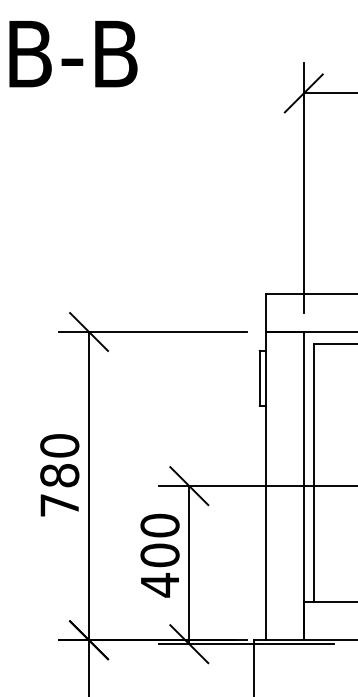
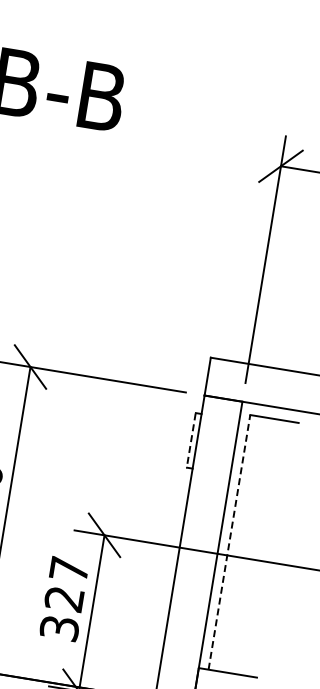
line: (259, 378) -> (191, 440), solid -> dashed
line: (313, 472) -> (229, 541), solid -> dashed
text: (159, 555) -> (63, 598), 400 -> 327

